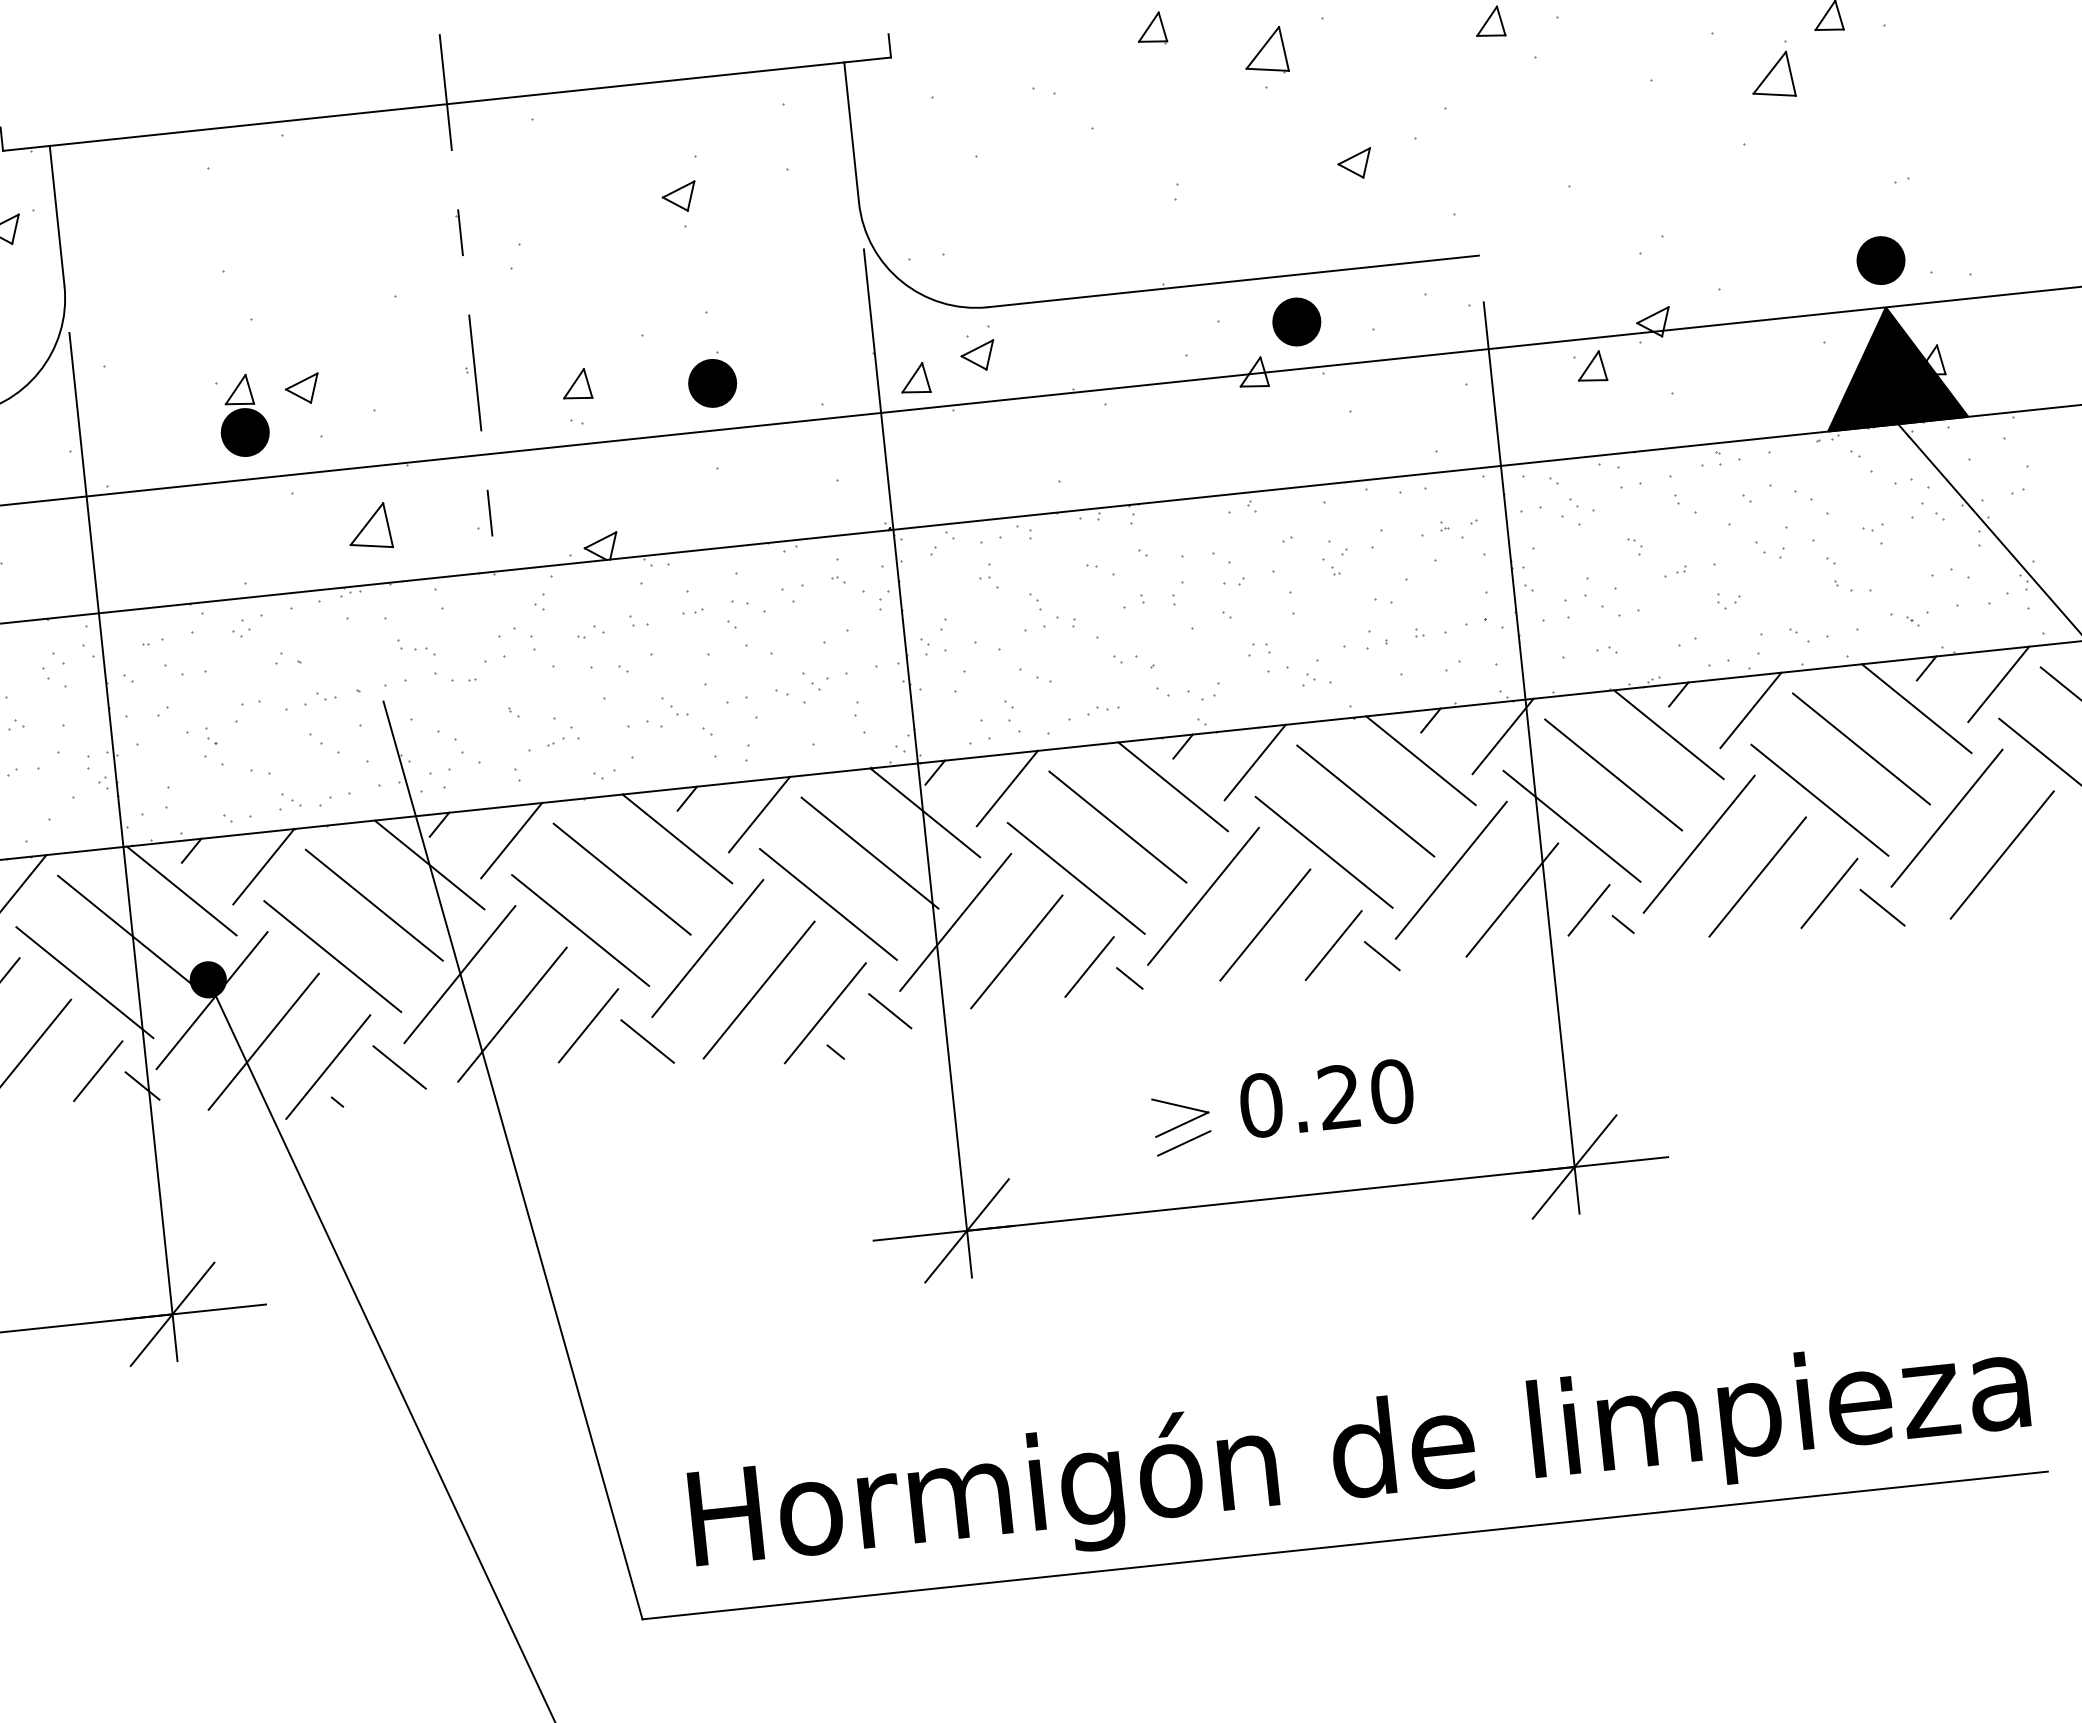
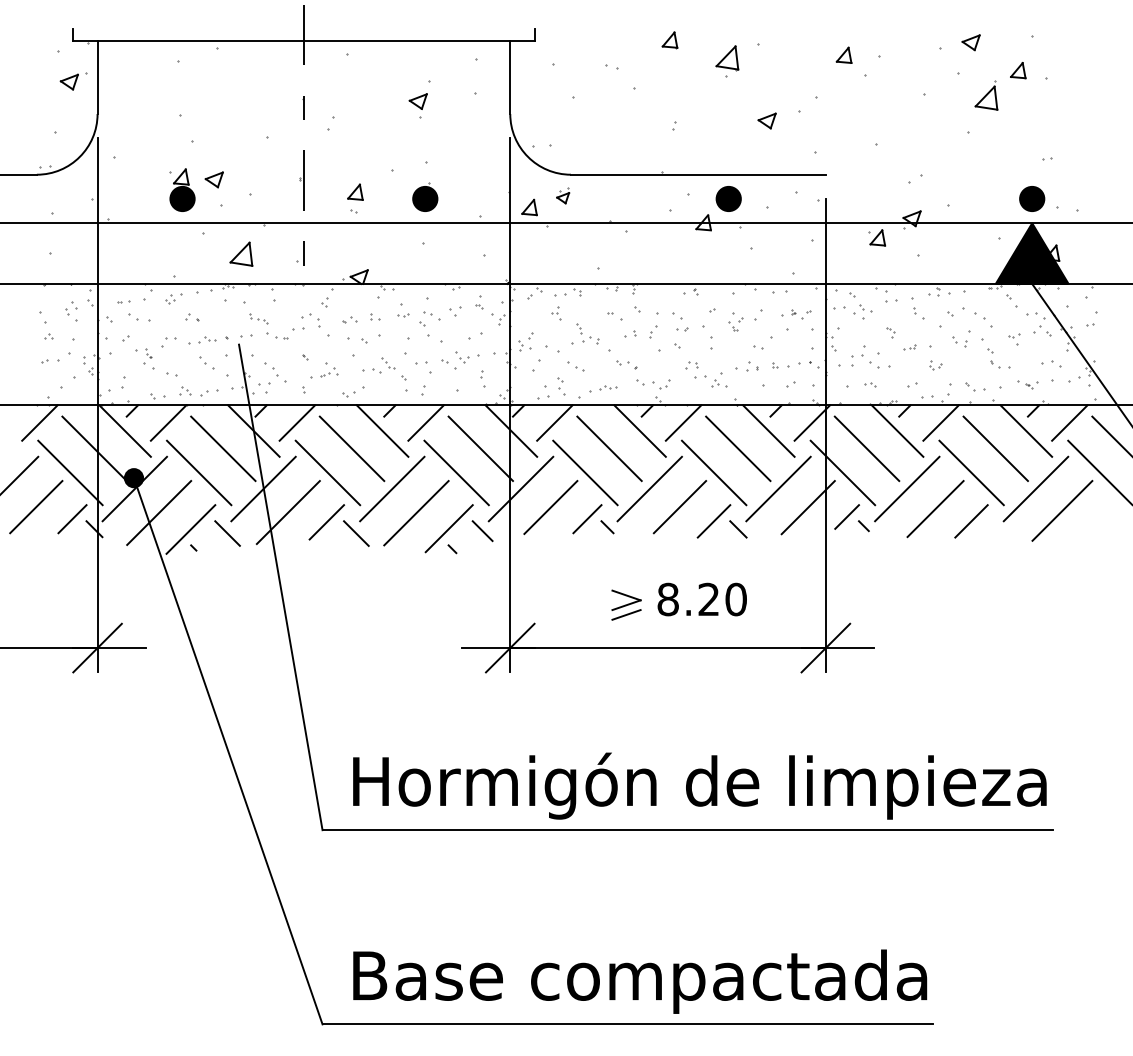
part: (976, 348) -> (562, 195), size x0.7
line: (1881, 907) -> (997, 531), removed
text: (1259, 1105) -> (667, 599), 0.20 -> 8.20

